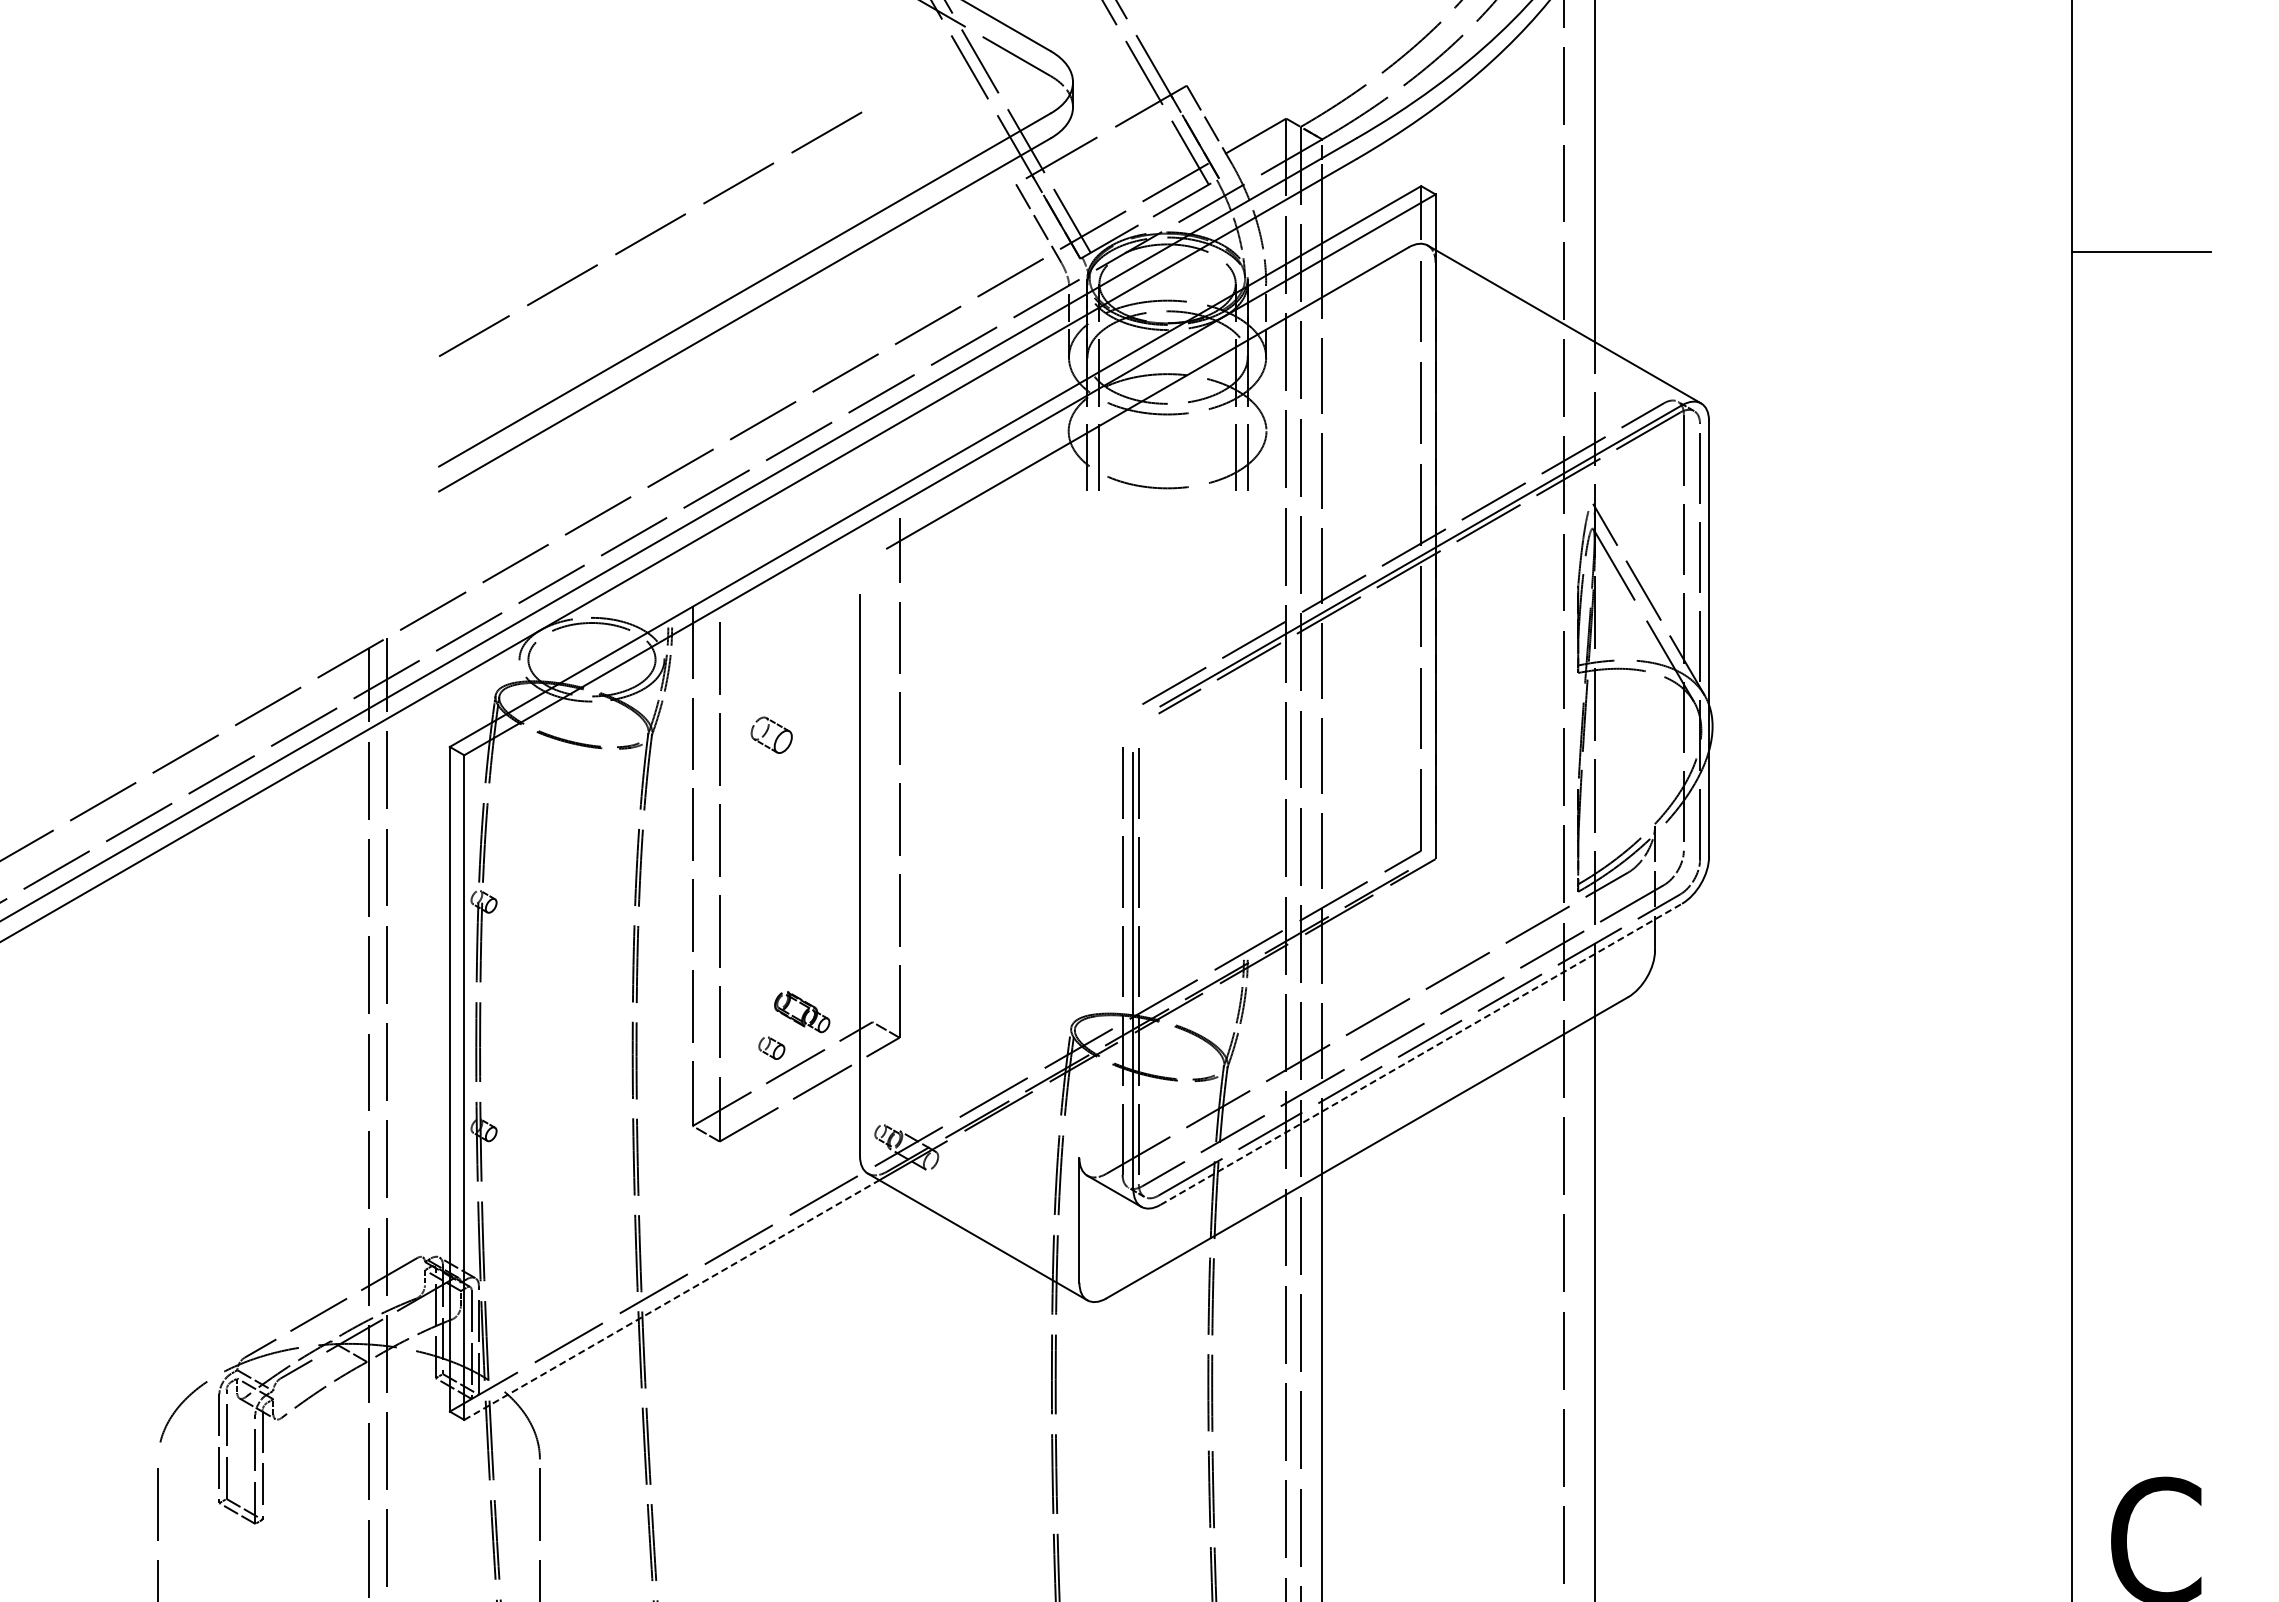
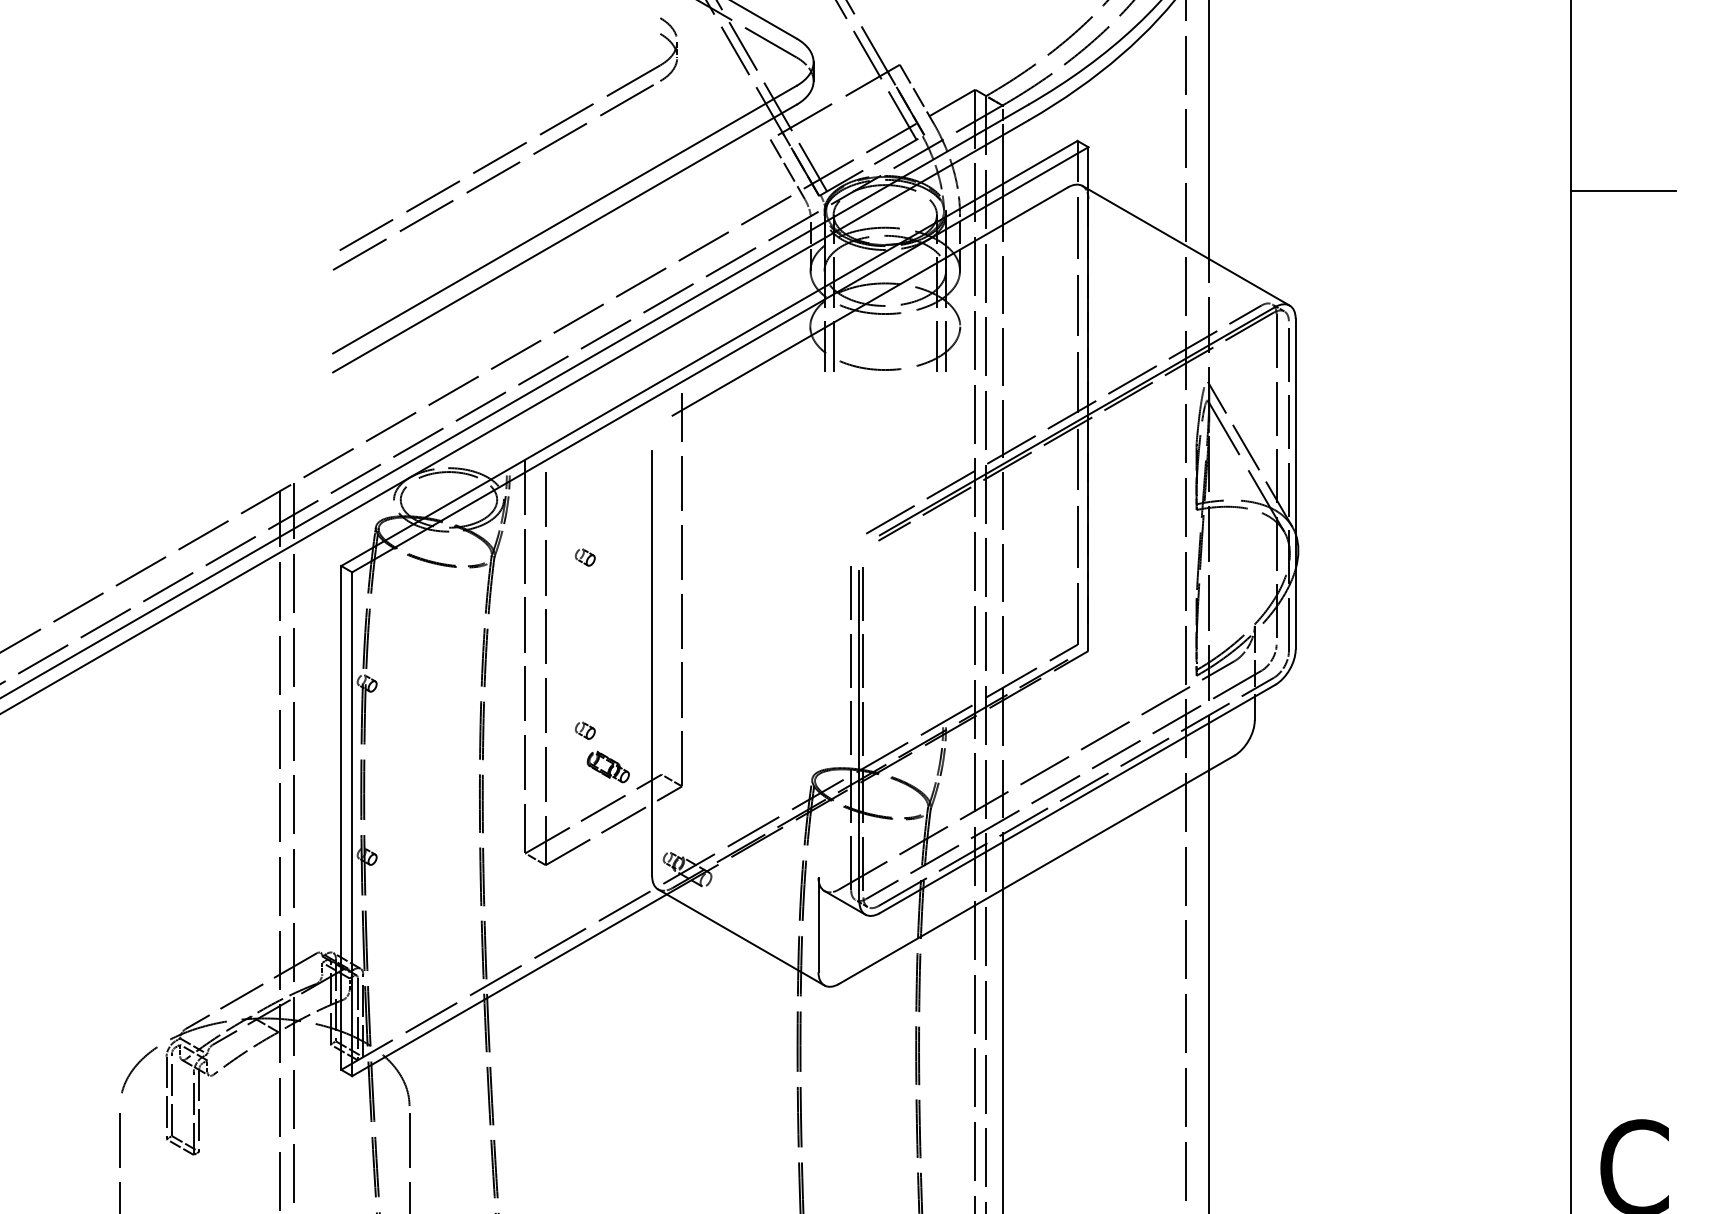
part: (679, 195) -> (515, 148), added
part: (771, 735) -> (585, 557), size x0.62
part: (771, 1047) -> (585, 730), moved
line: (1421, 1054) -> (1077, 799), dashed -> solid
line: (671, 1300) -> (509, 985), dashed -> solid

